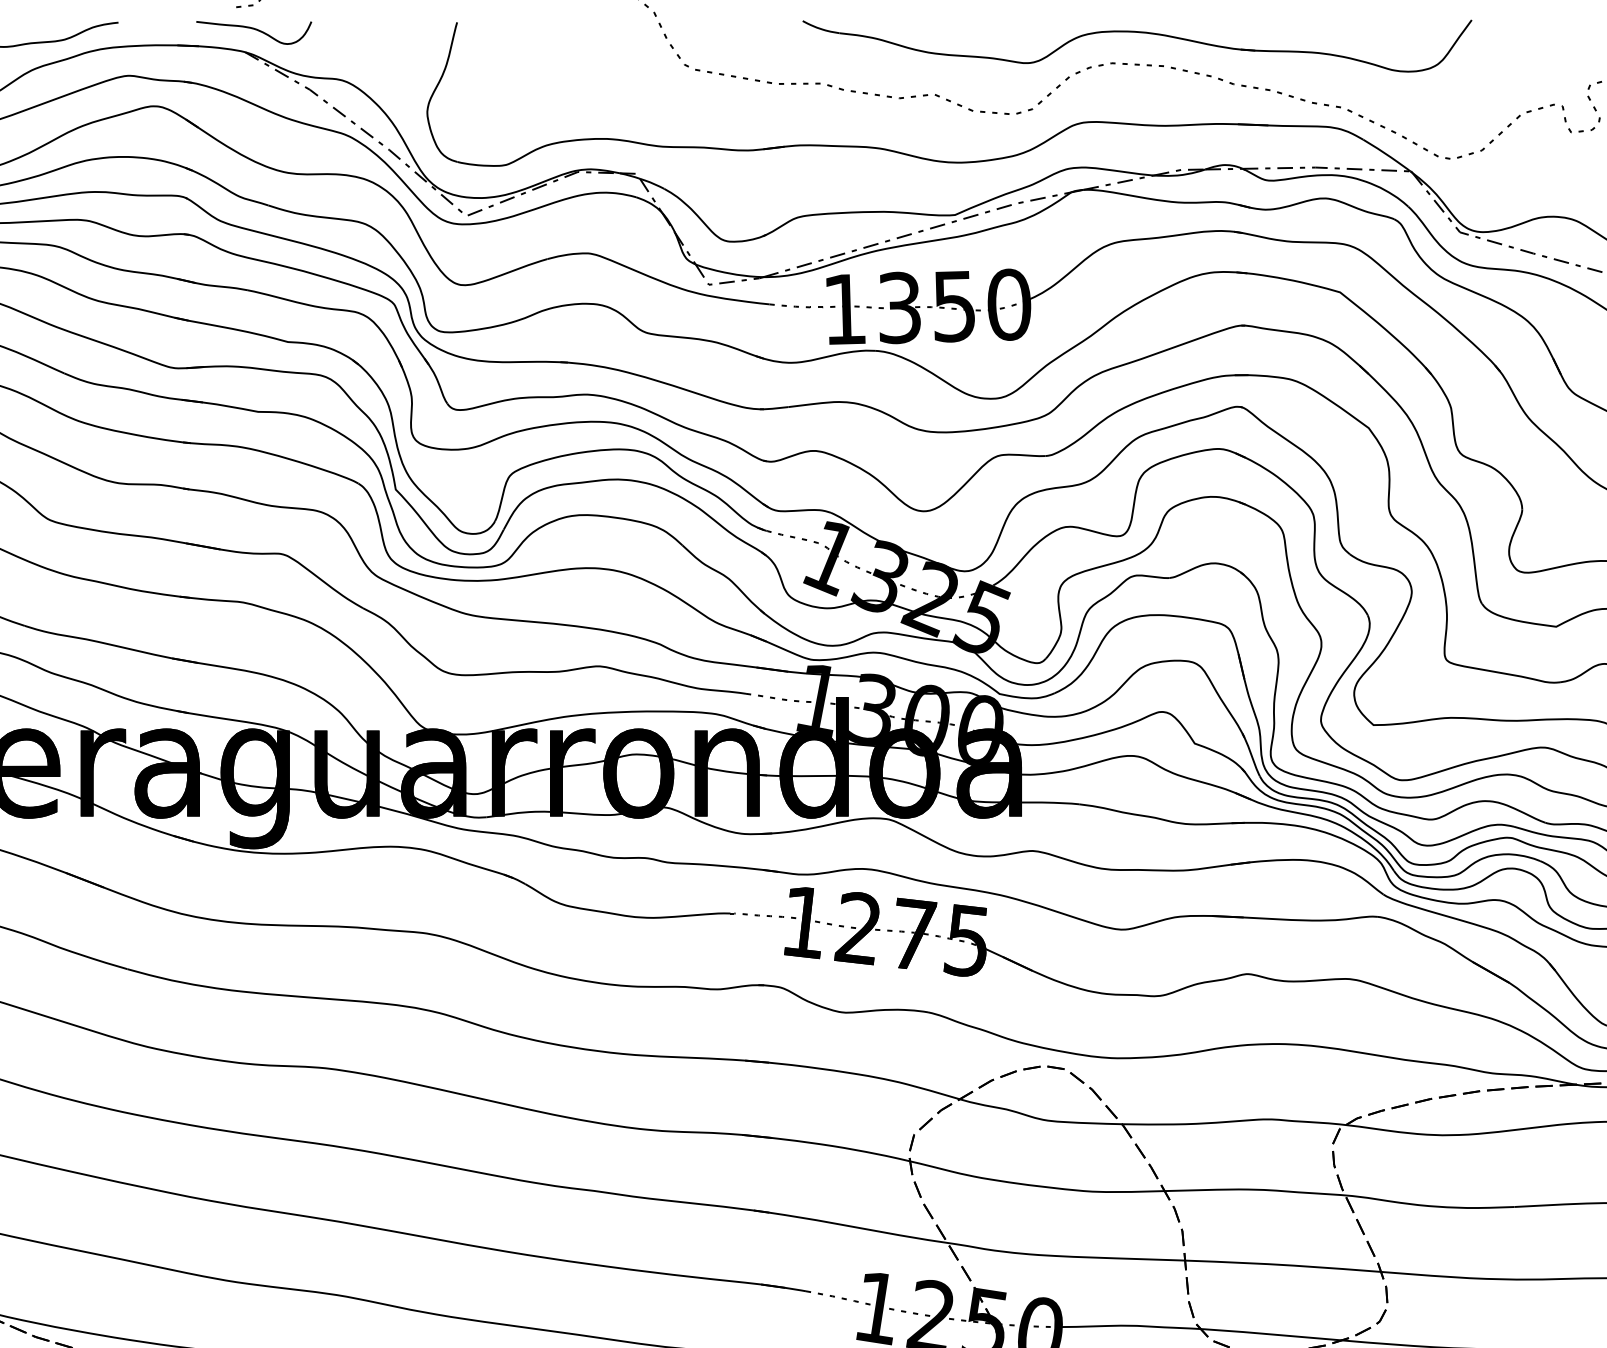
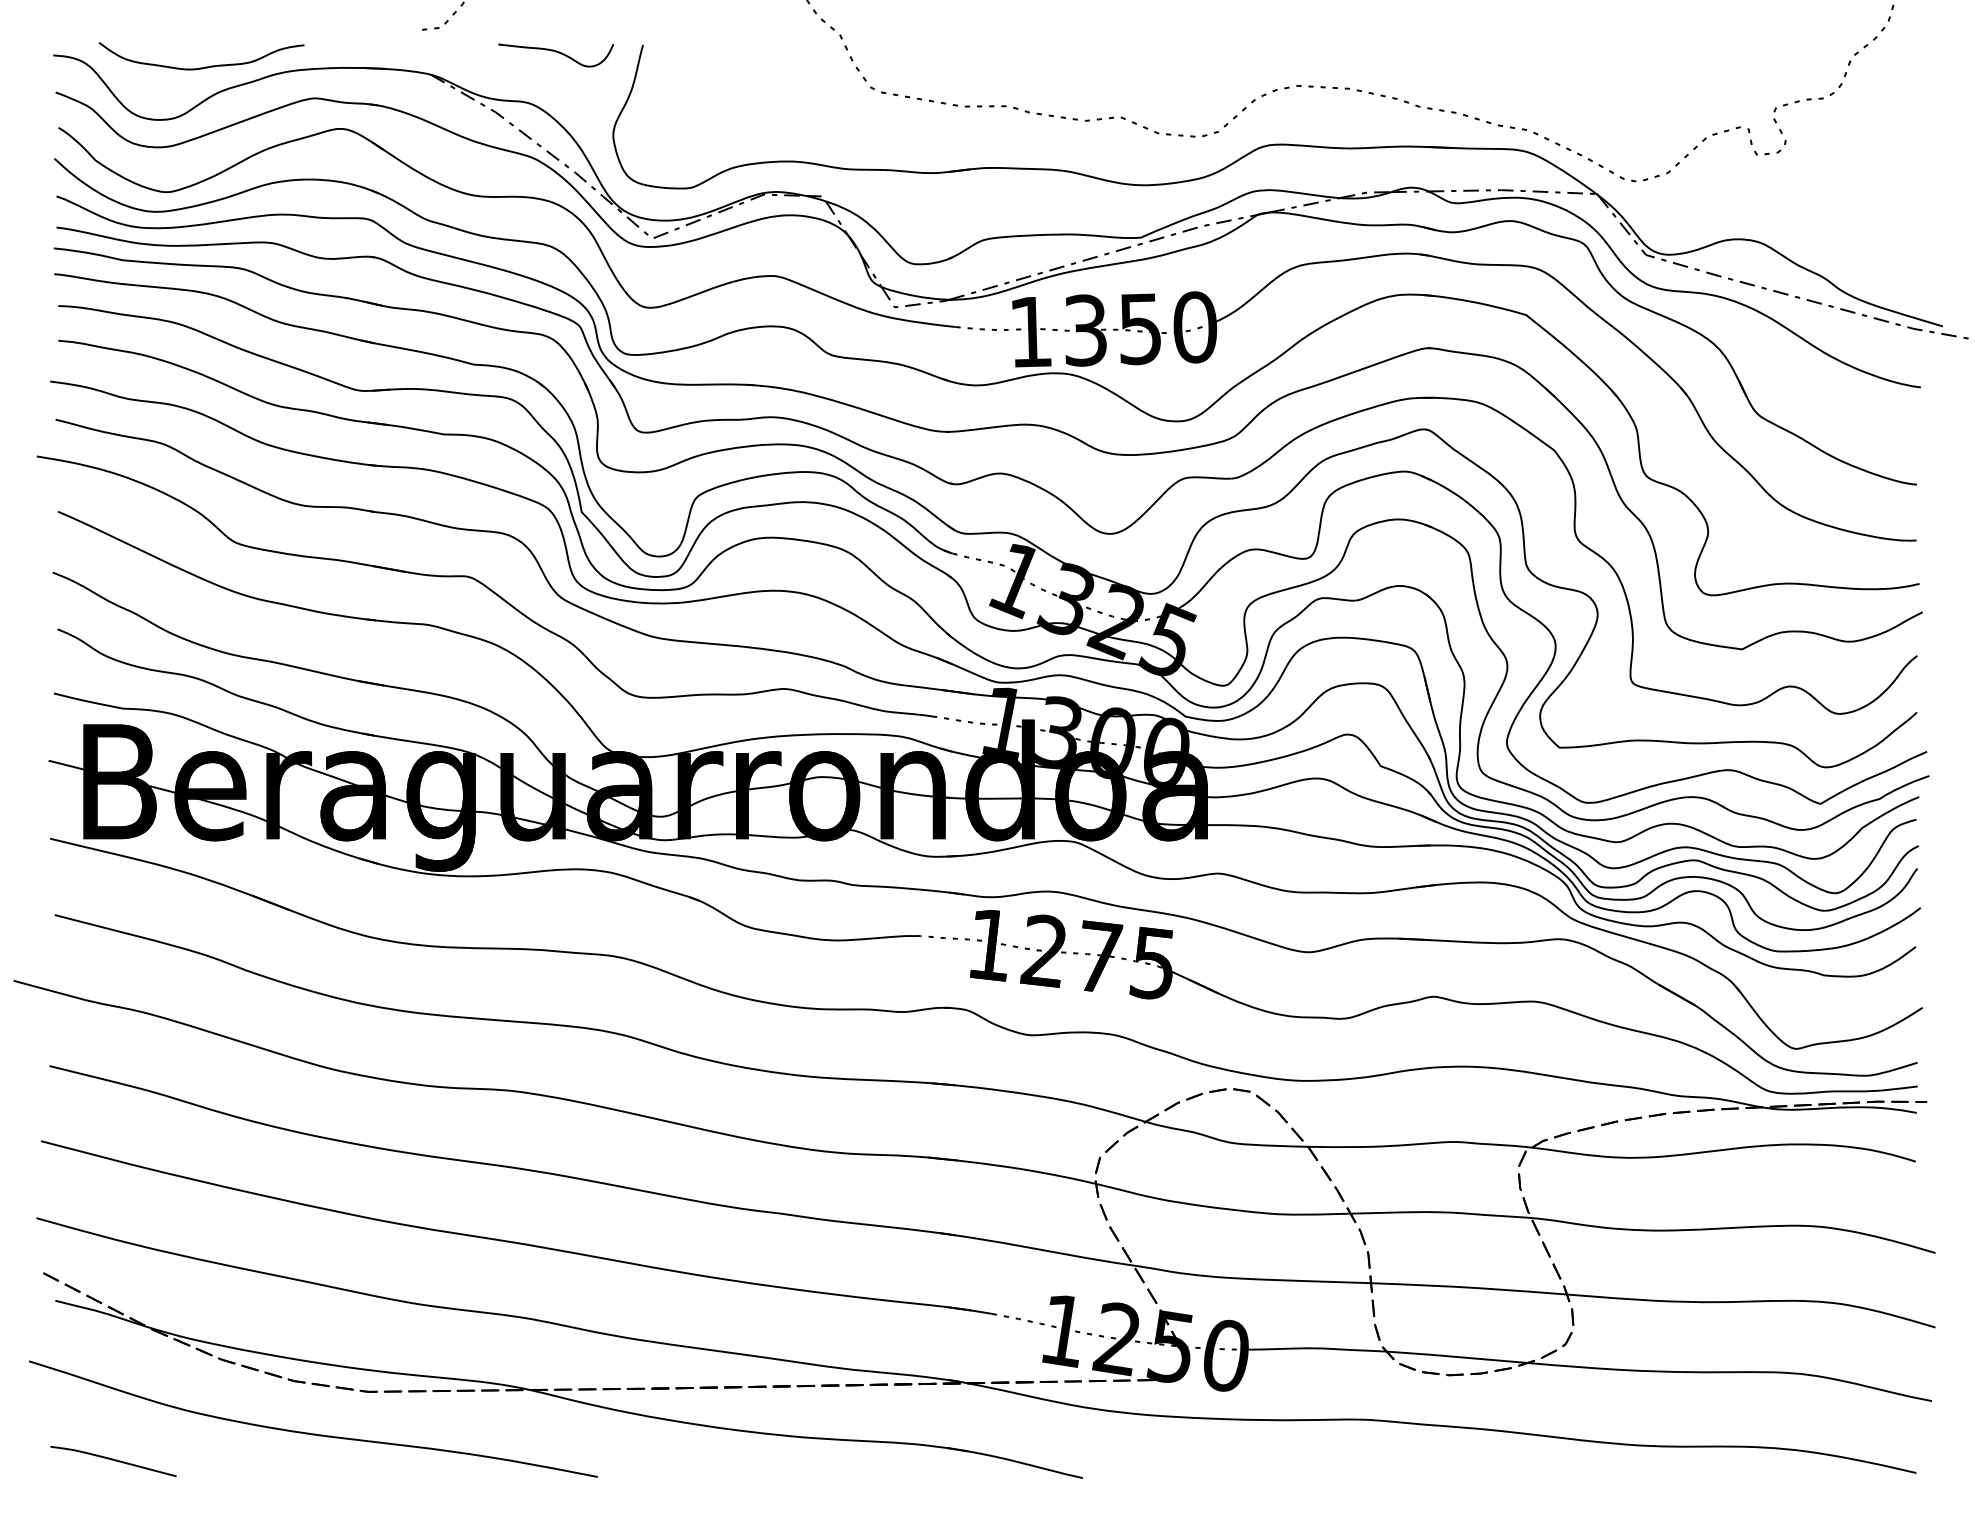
curve: (253, 29) -> (555, 52), moved
part: (1137, 32) -> (1323, 55), removed

